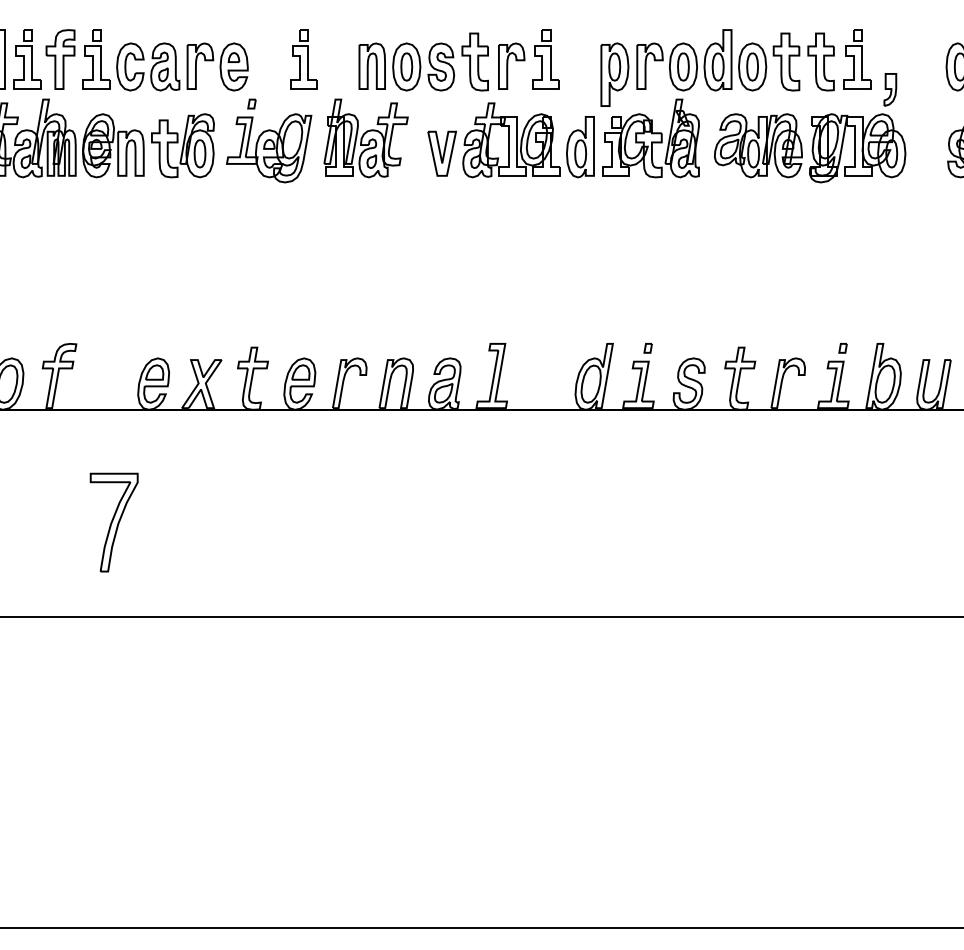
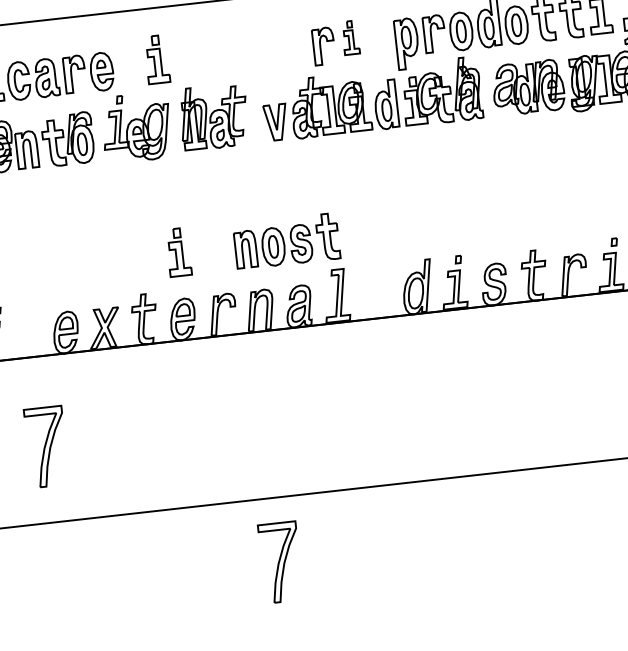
part: (545, 59) -> (350, 37), size x0.7
part: (423, 61) -> (286, 241), moved
part: (303, 300) -> (178, 252), added
part: (386, 697) -> (280, 562), added

